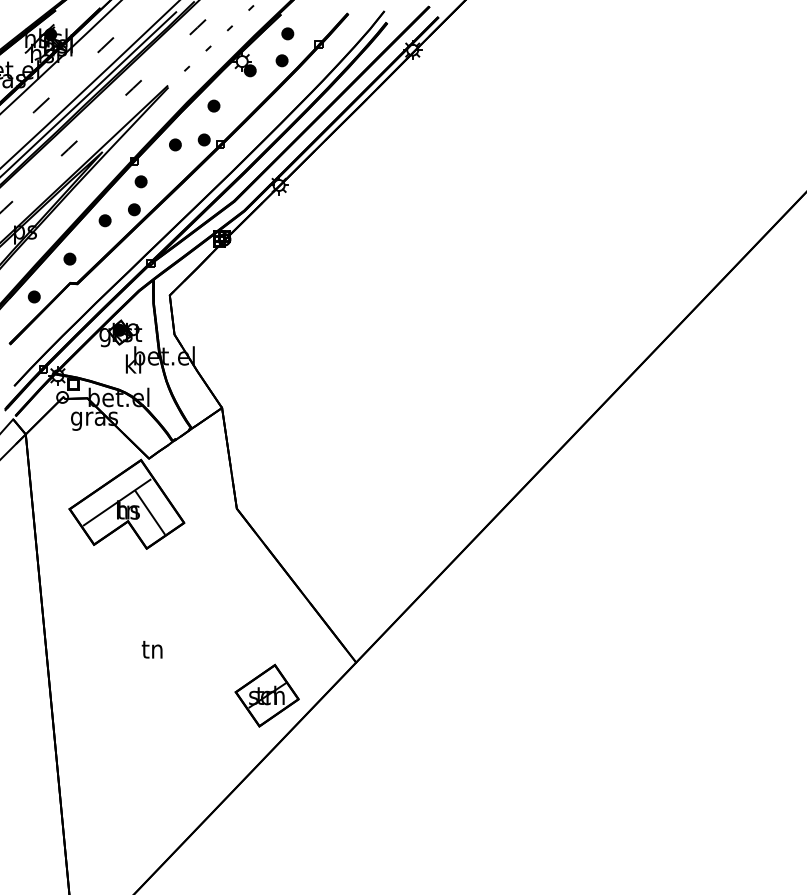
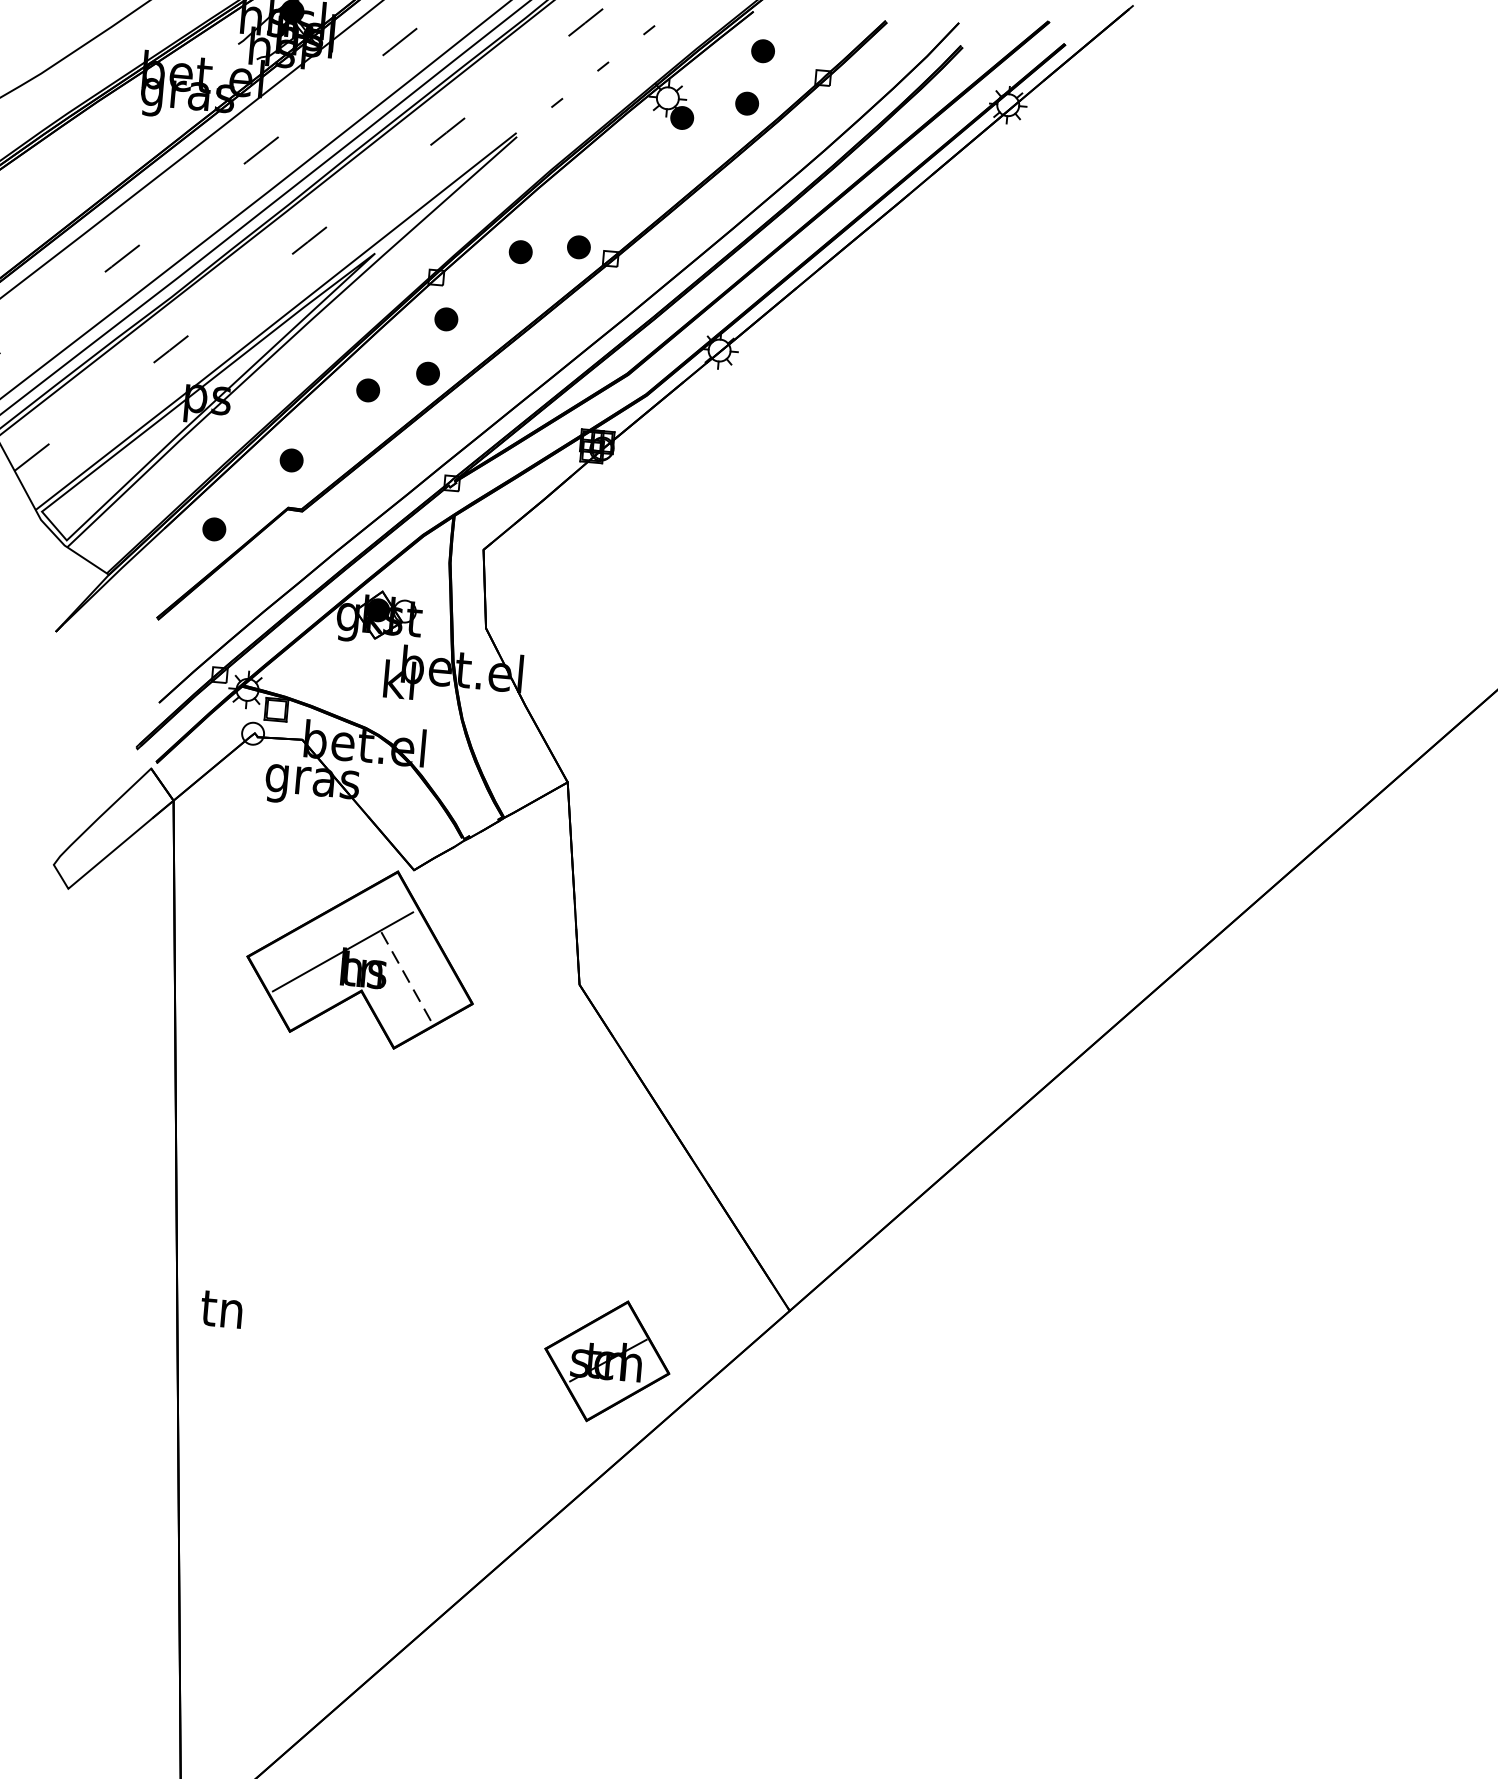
part: (213, 105) -> (603, 180), removed
line: (150, 512) -> (407, 977), solid -> dashed
text: (151, 649) -> (220, 1308), moved

